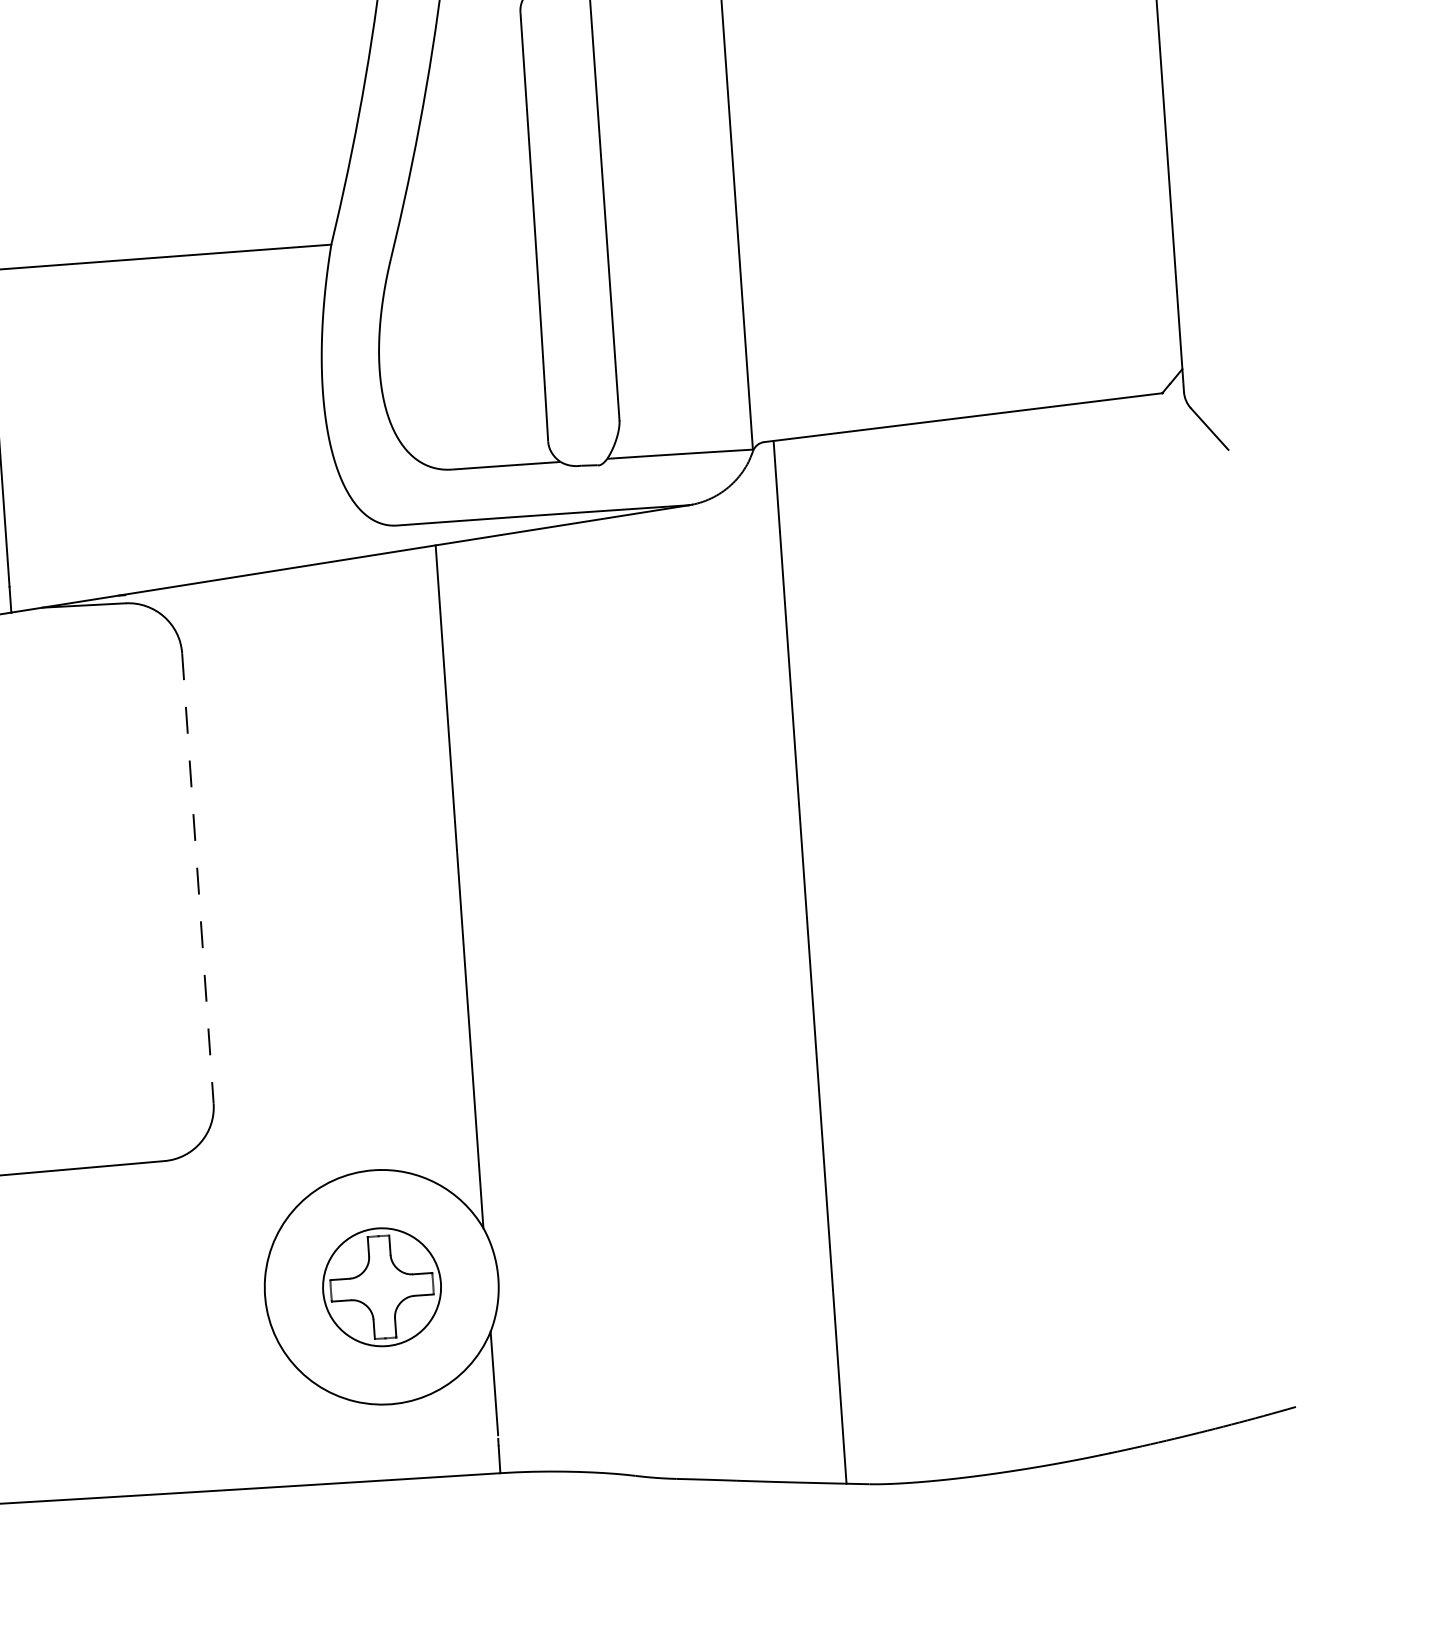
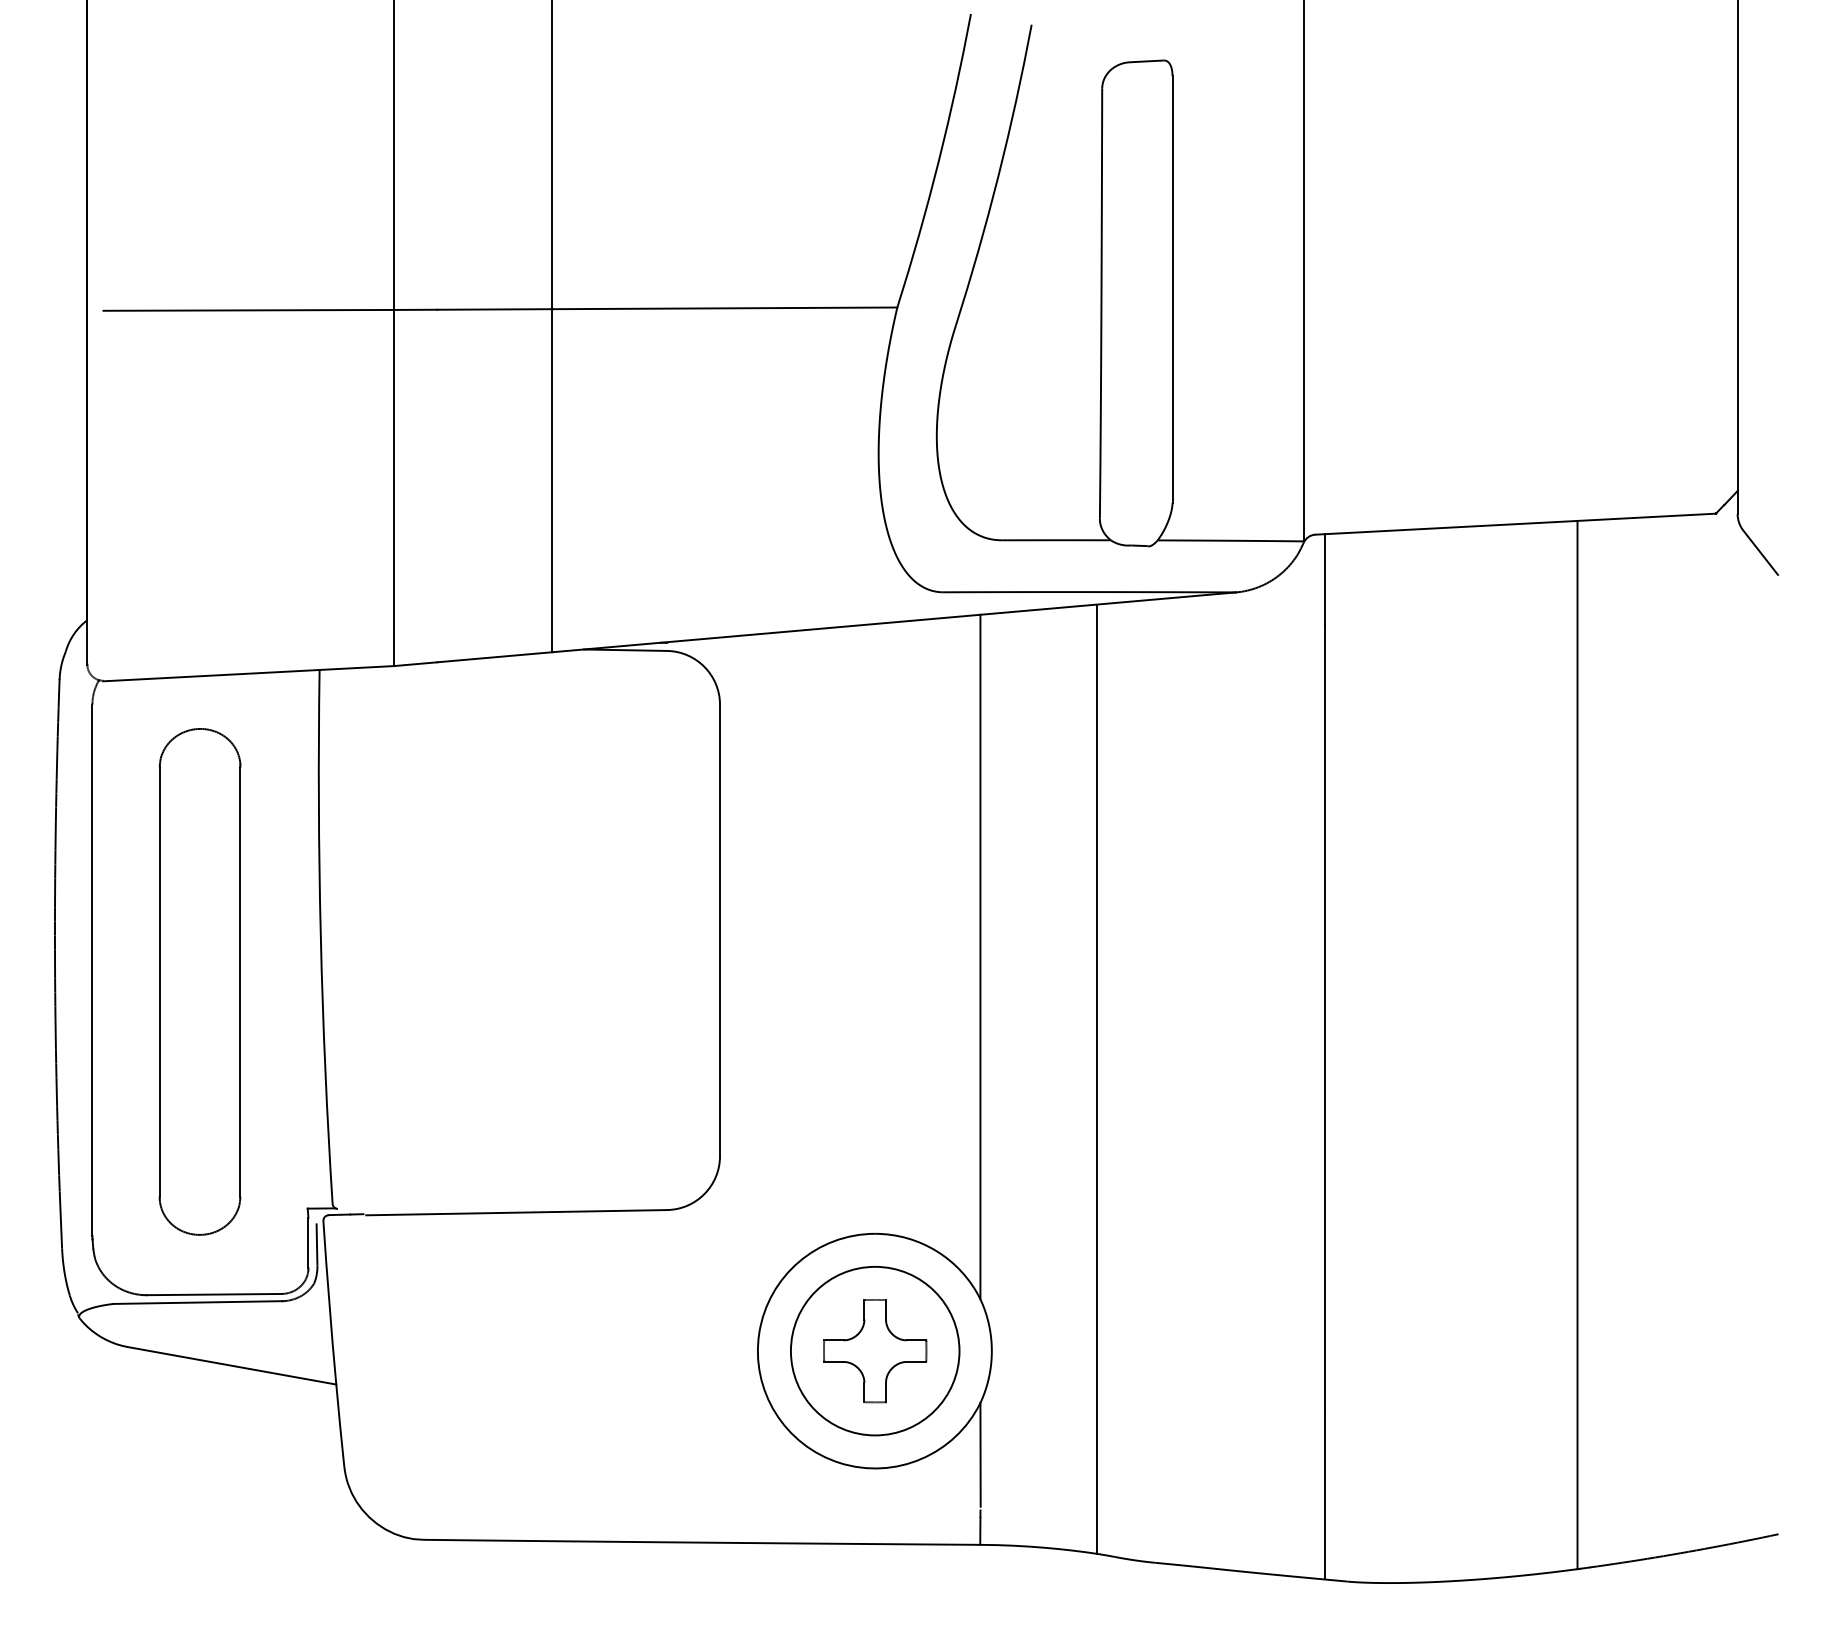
line: (198, 878) -> (720, 930), dashed -> solid
line: (1061, 932) -> (1577, 1044), added
line: (583, 999) -> (1096, 1078), added
circle: (381, 1286) -> (874, 1350), size x1.43

